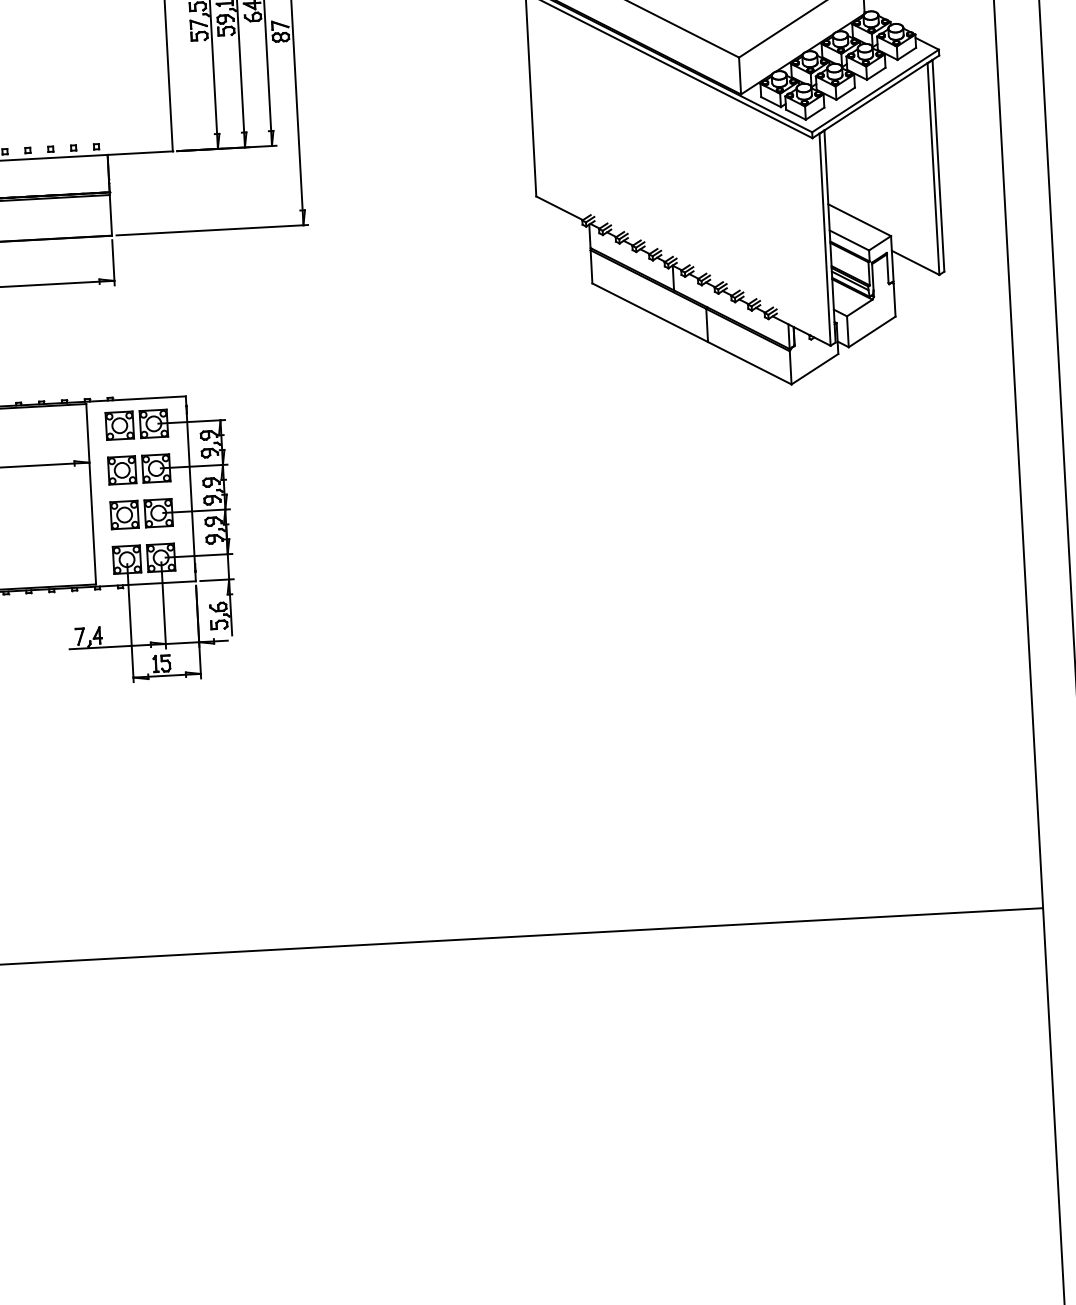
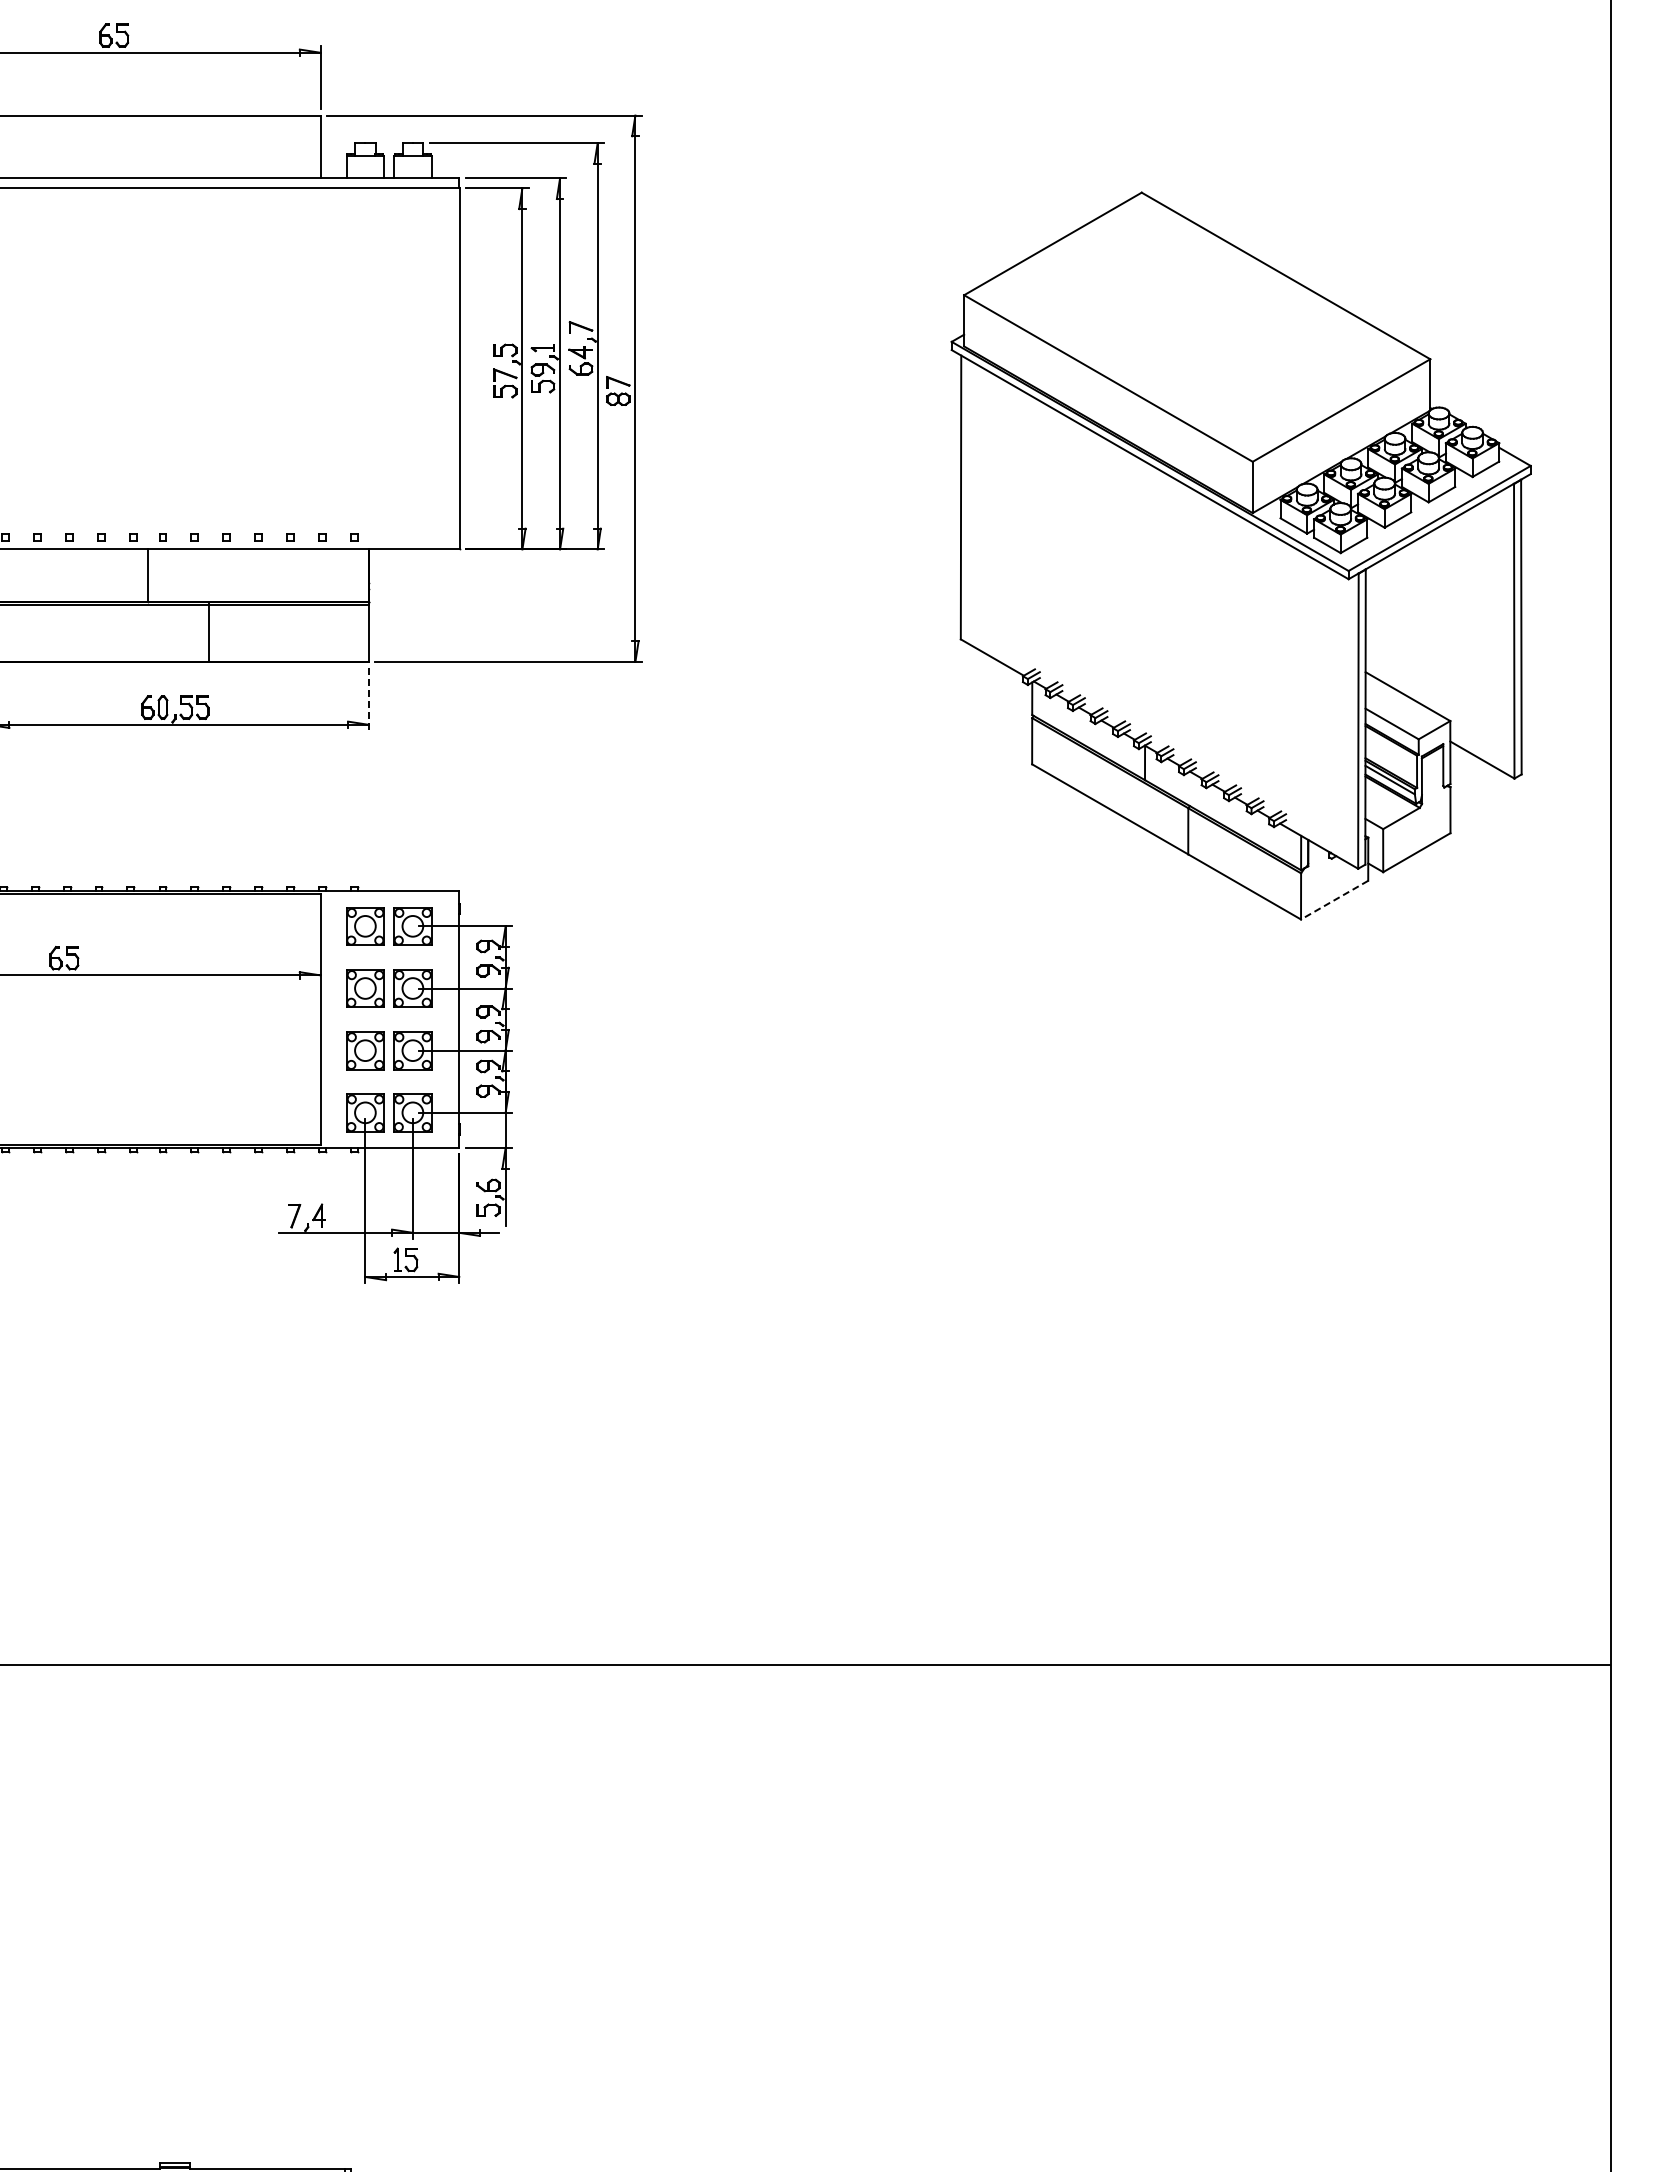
line: (113, 263) -> (368, 700), solid -> dashed
line: (814, 369) -> (1334, 900), solid -> dashed

